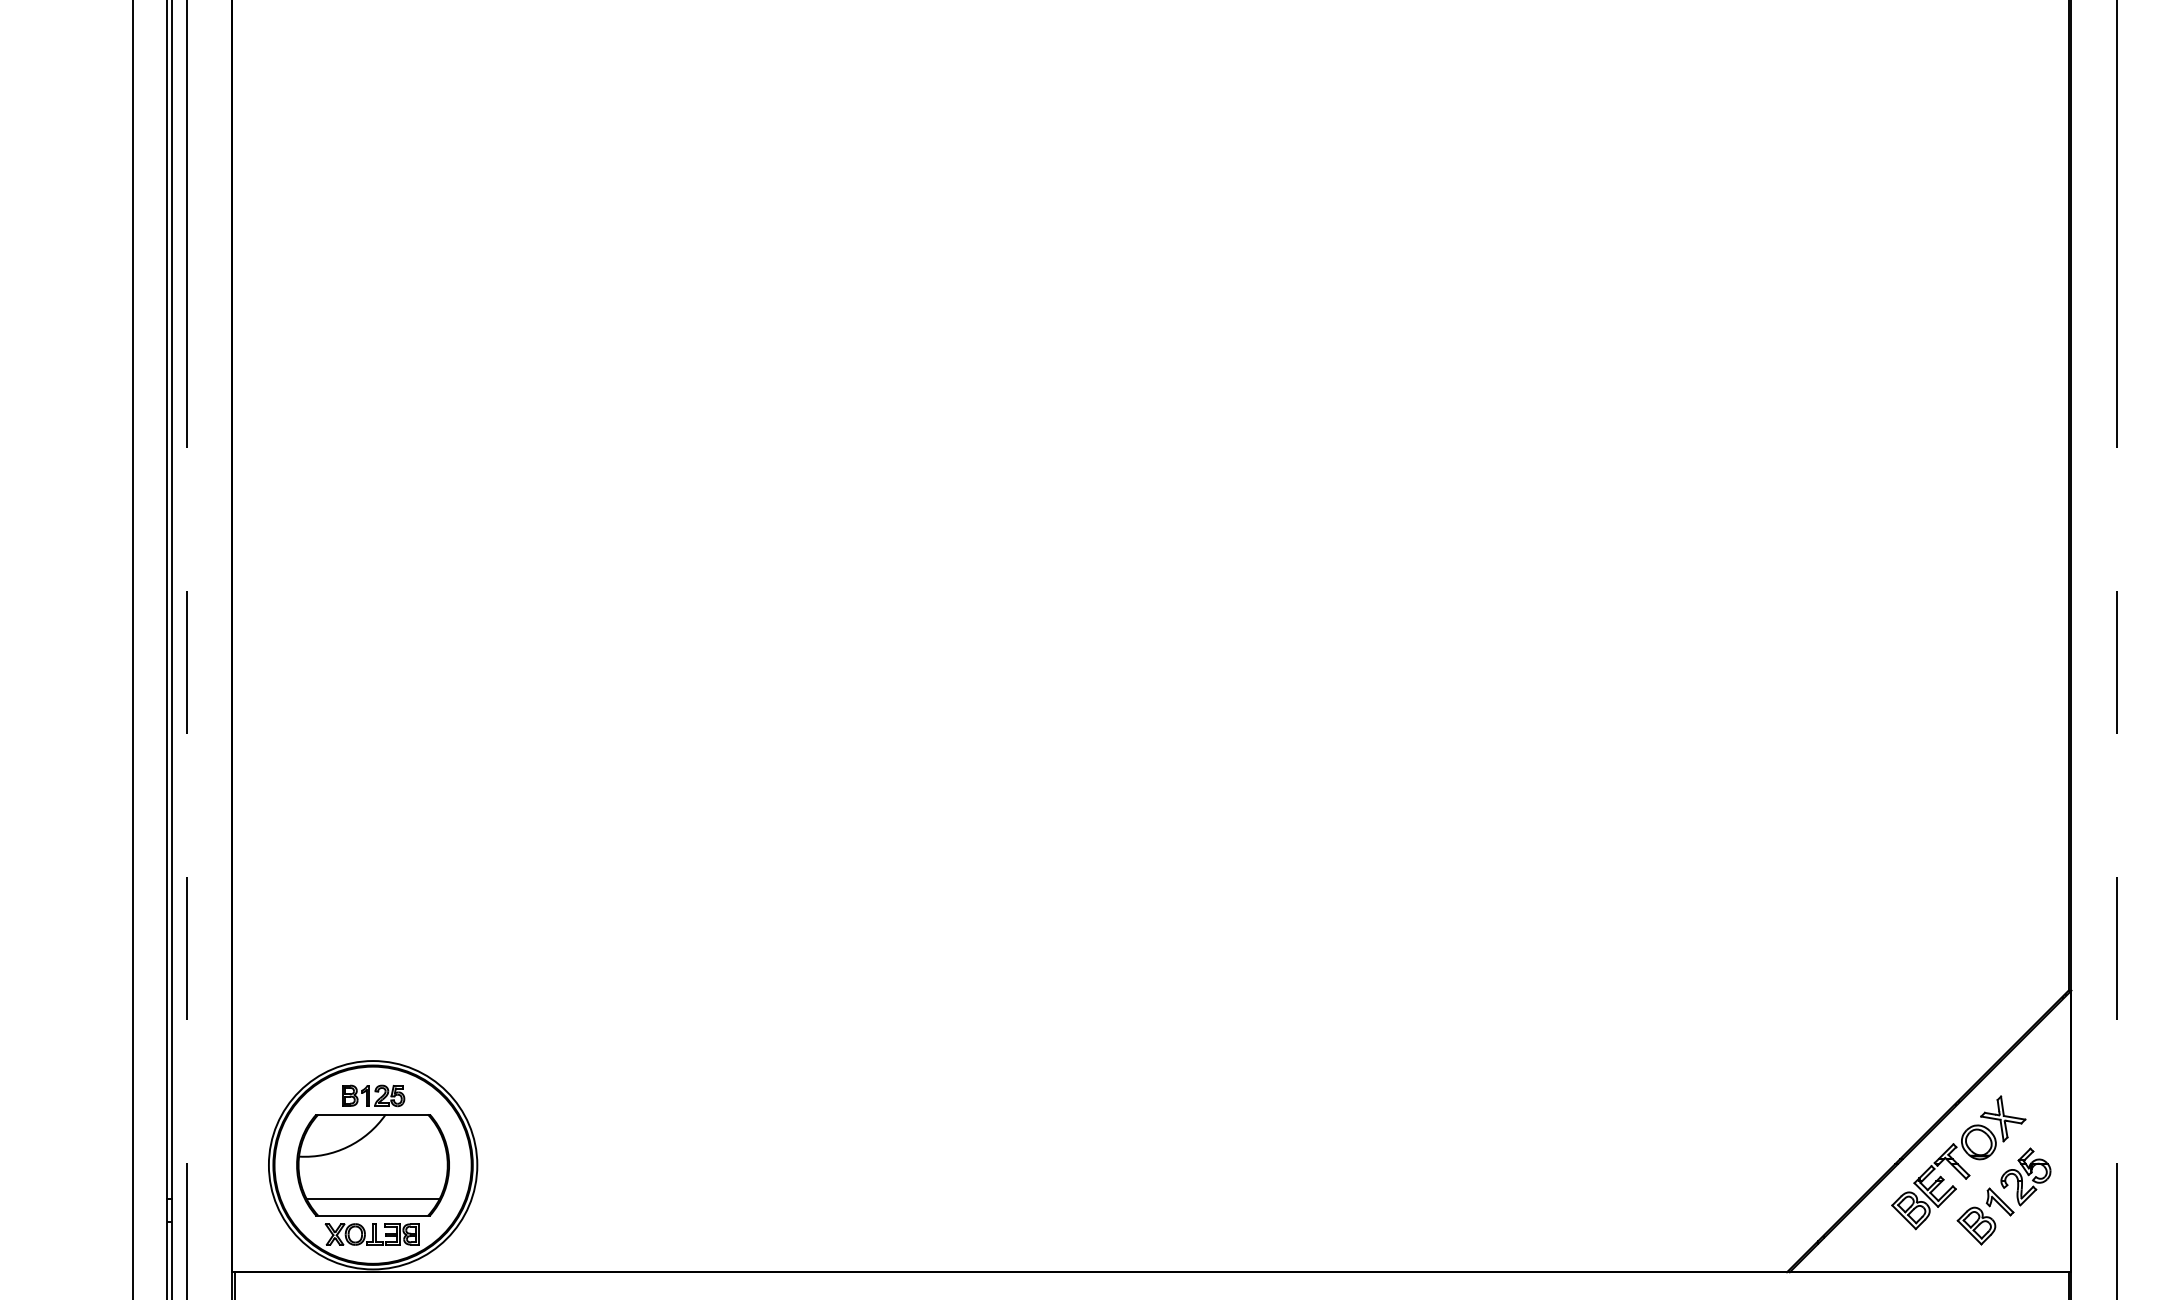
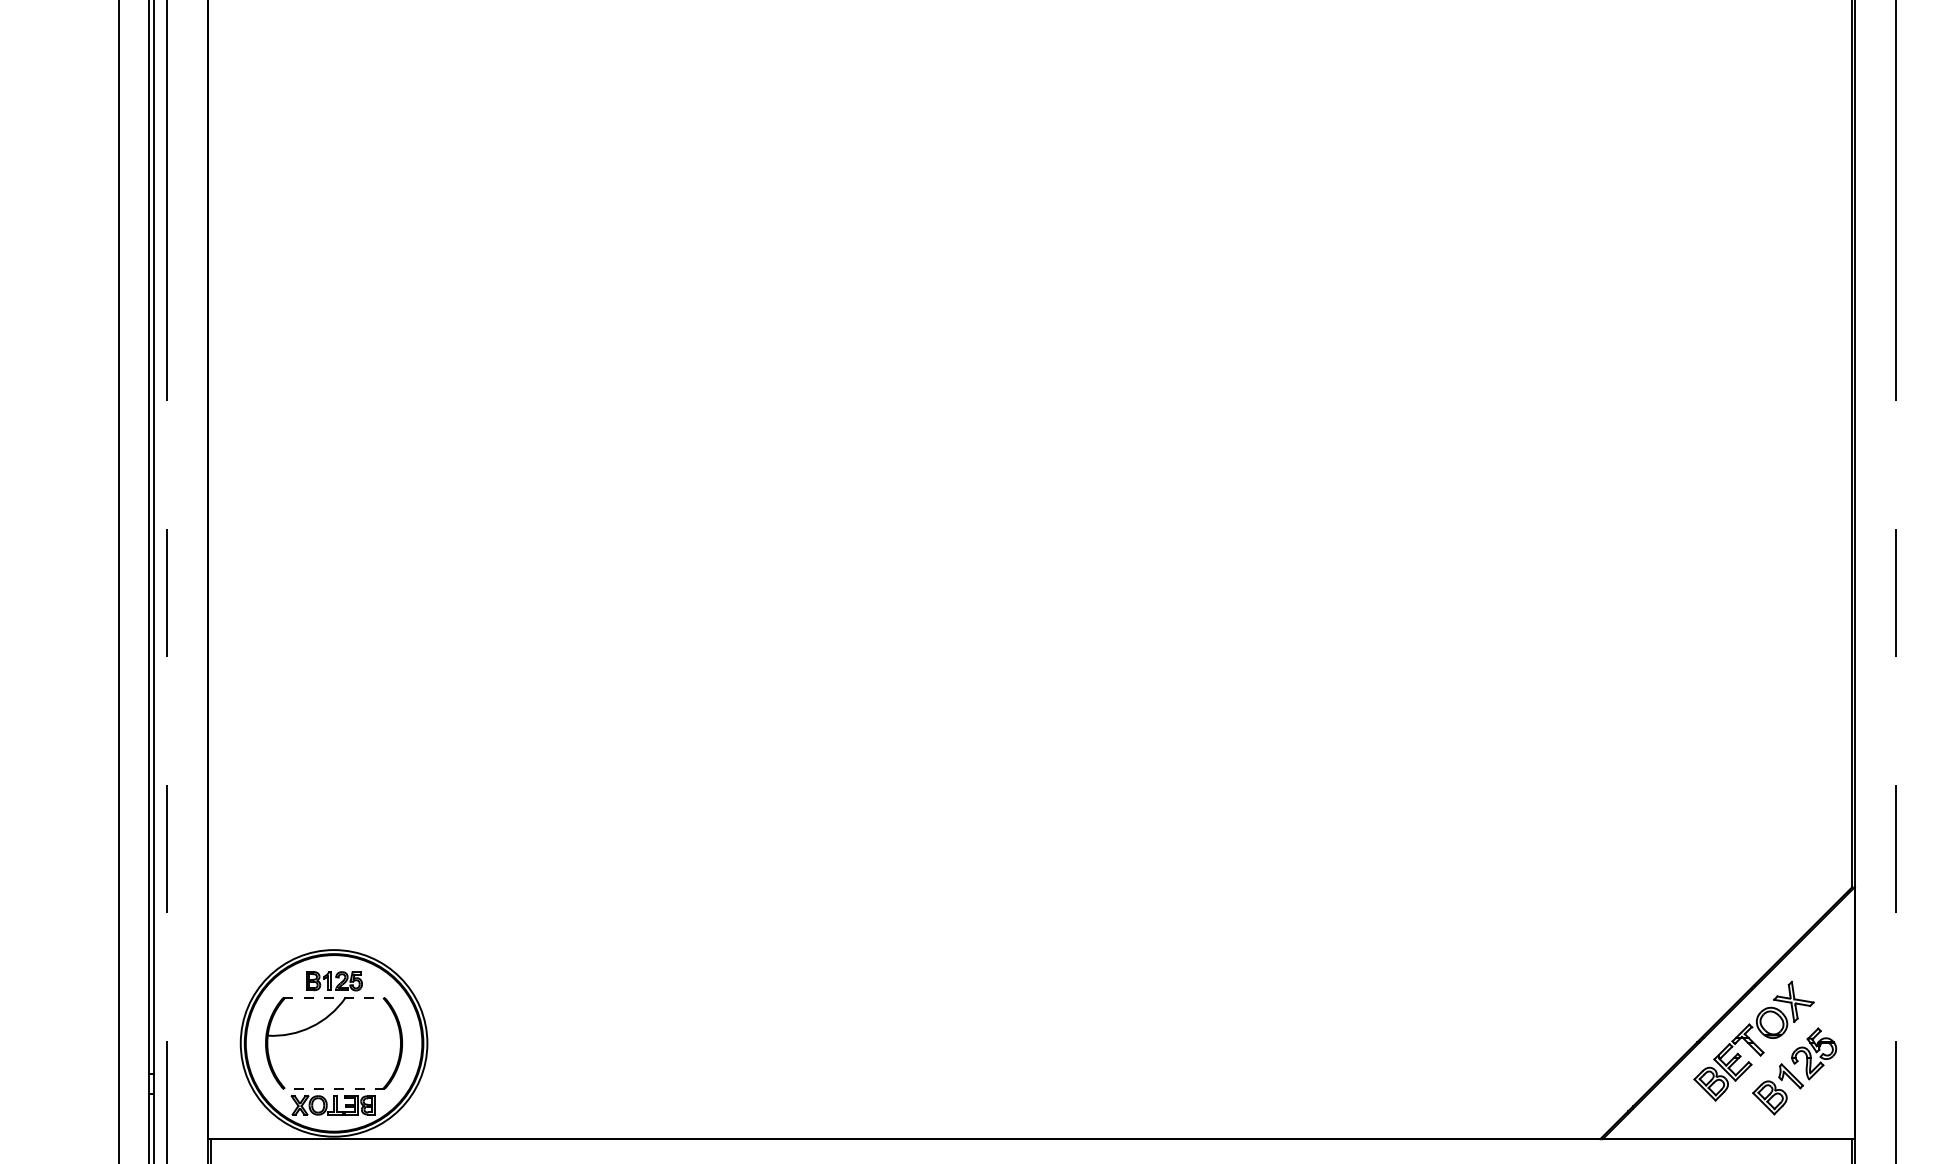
line: (373, 1113) -> (334, 997), solid -> dashed
line: (372, 1198) -> (333, 1073), removed
line: (373, 1215) -> (334, 1088), solid -> dashed

